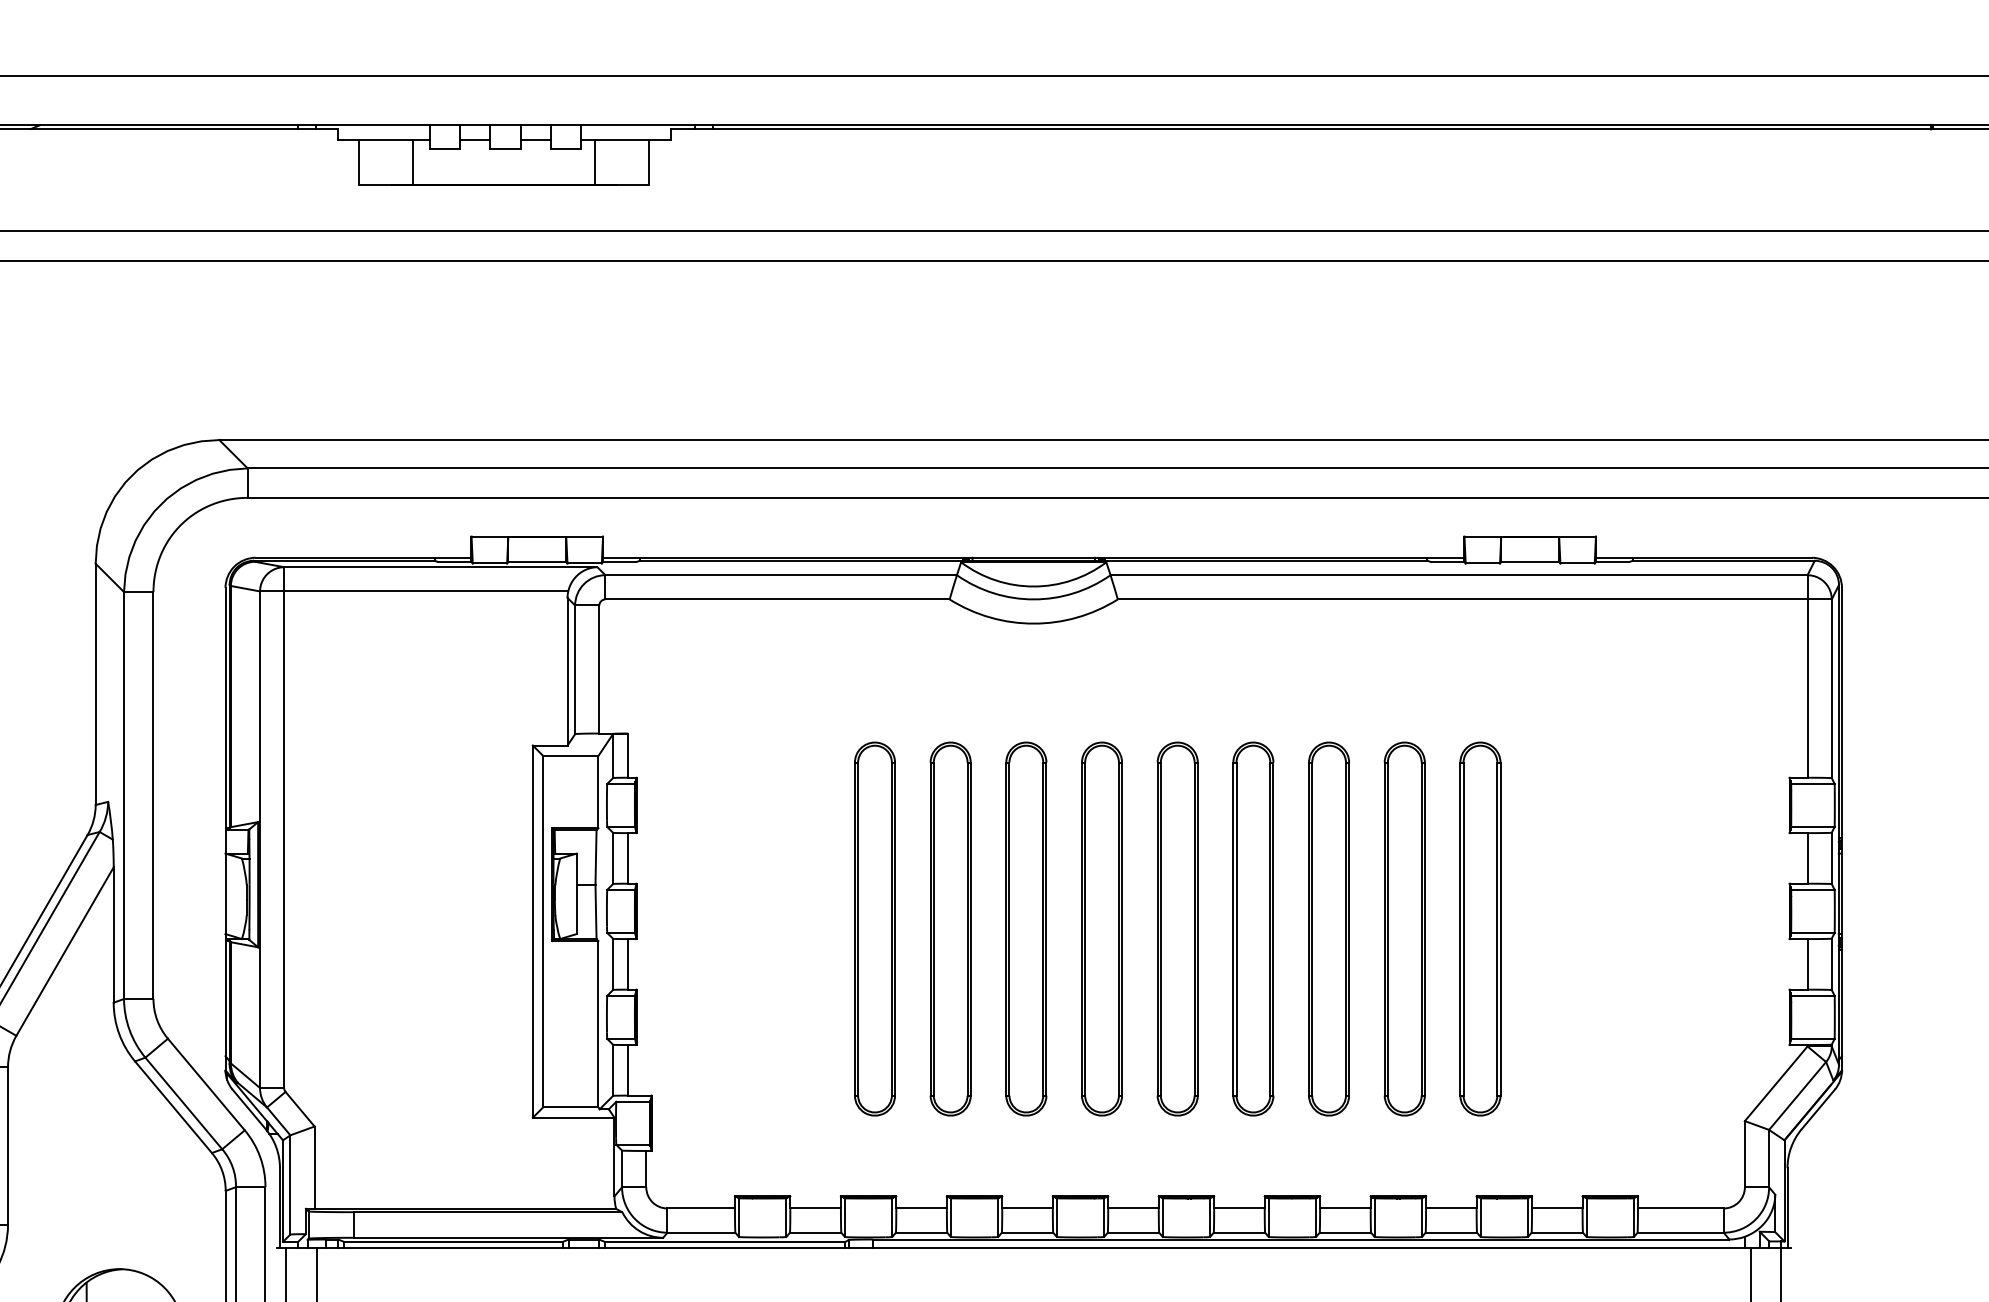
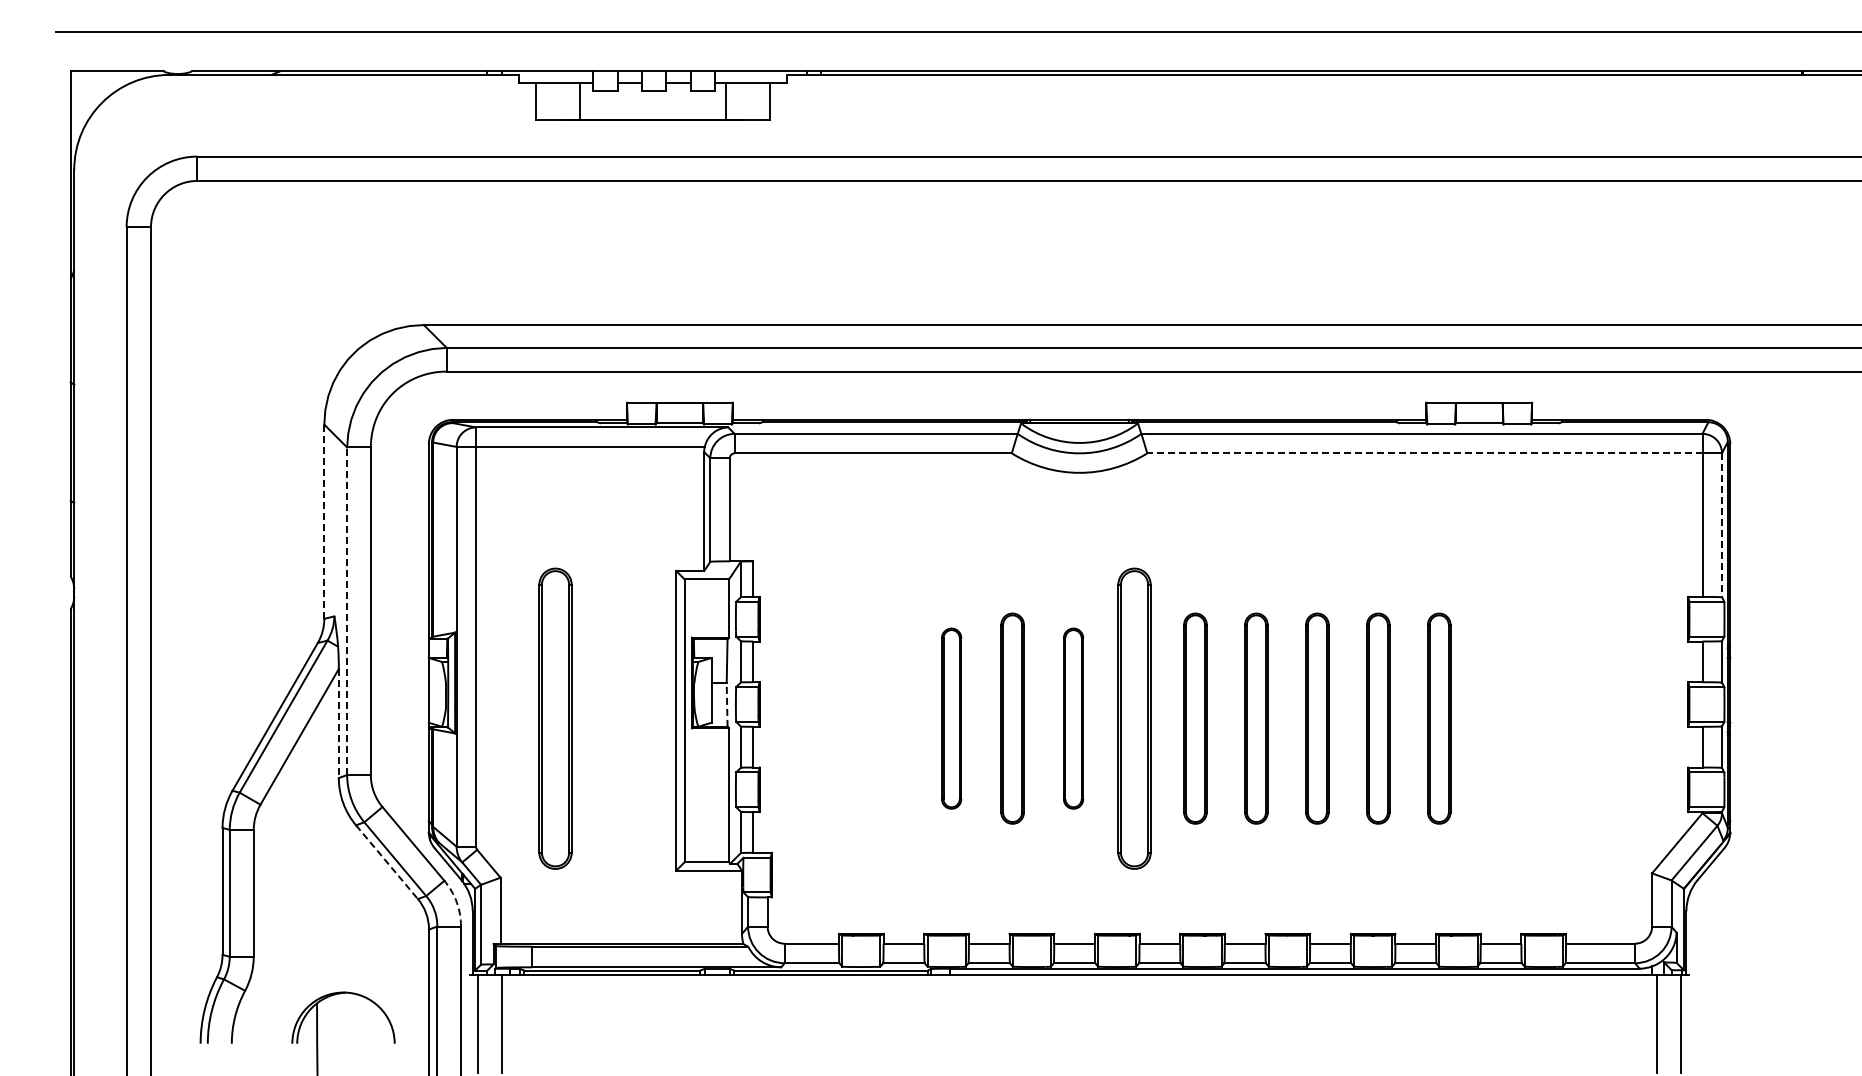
line: (1462, 599) -> (1424, 453), solid -> dashed
line: (95, 685) -> (324, 522), solid -> dashed
line: (1832, 689) -> (1722, 525), solid -> dashed
line: (124, 795) -> (347, 611), solid -> dashed
line: (596, 911) -> (727, 704), solid -> dashed
part: (382, 928) -> (555, 718), added
part: (874, 928) -> (951, 718), size x0.6
part: (950, 928) -> (1012, 718), size x0.7
part: (1026, 928) -> (1073, 718), size x0.6
part: (1177, 928) -> (1195, 718), size x0.7
part: (1253, 928) -> (1256, 718), size x0.7
part: (1329, 928) -> (1317, 718), size x0.7
part: (1405, 928) -> (1378, 718), size x0.7
part: (1480, 928) -> (1439, 718), size x0.7
line: (113, 934) -> (338, 723), solid -> dashed
line: (174, 1107) -> (387, 862), solid -> dashed
arc: (259, 1157) -> (456, 902), solid -> dashed

